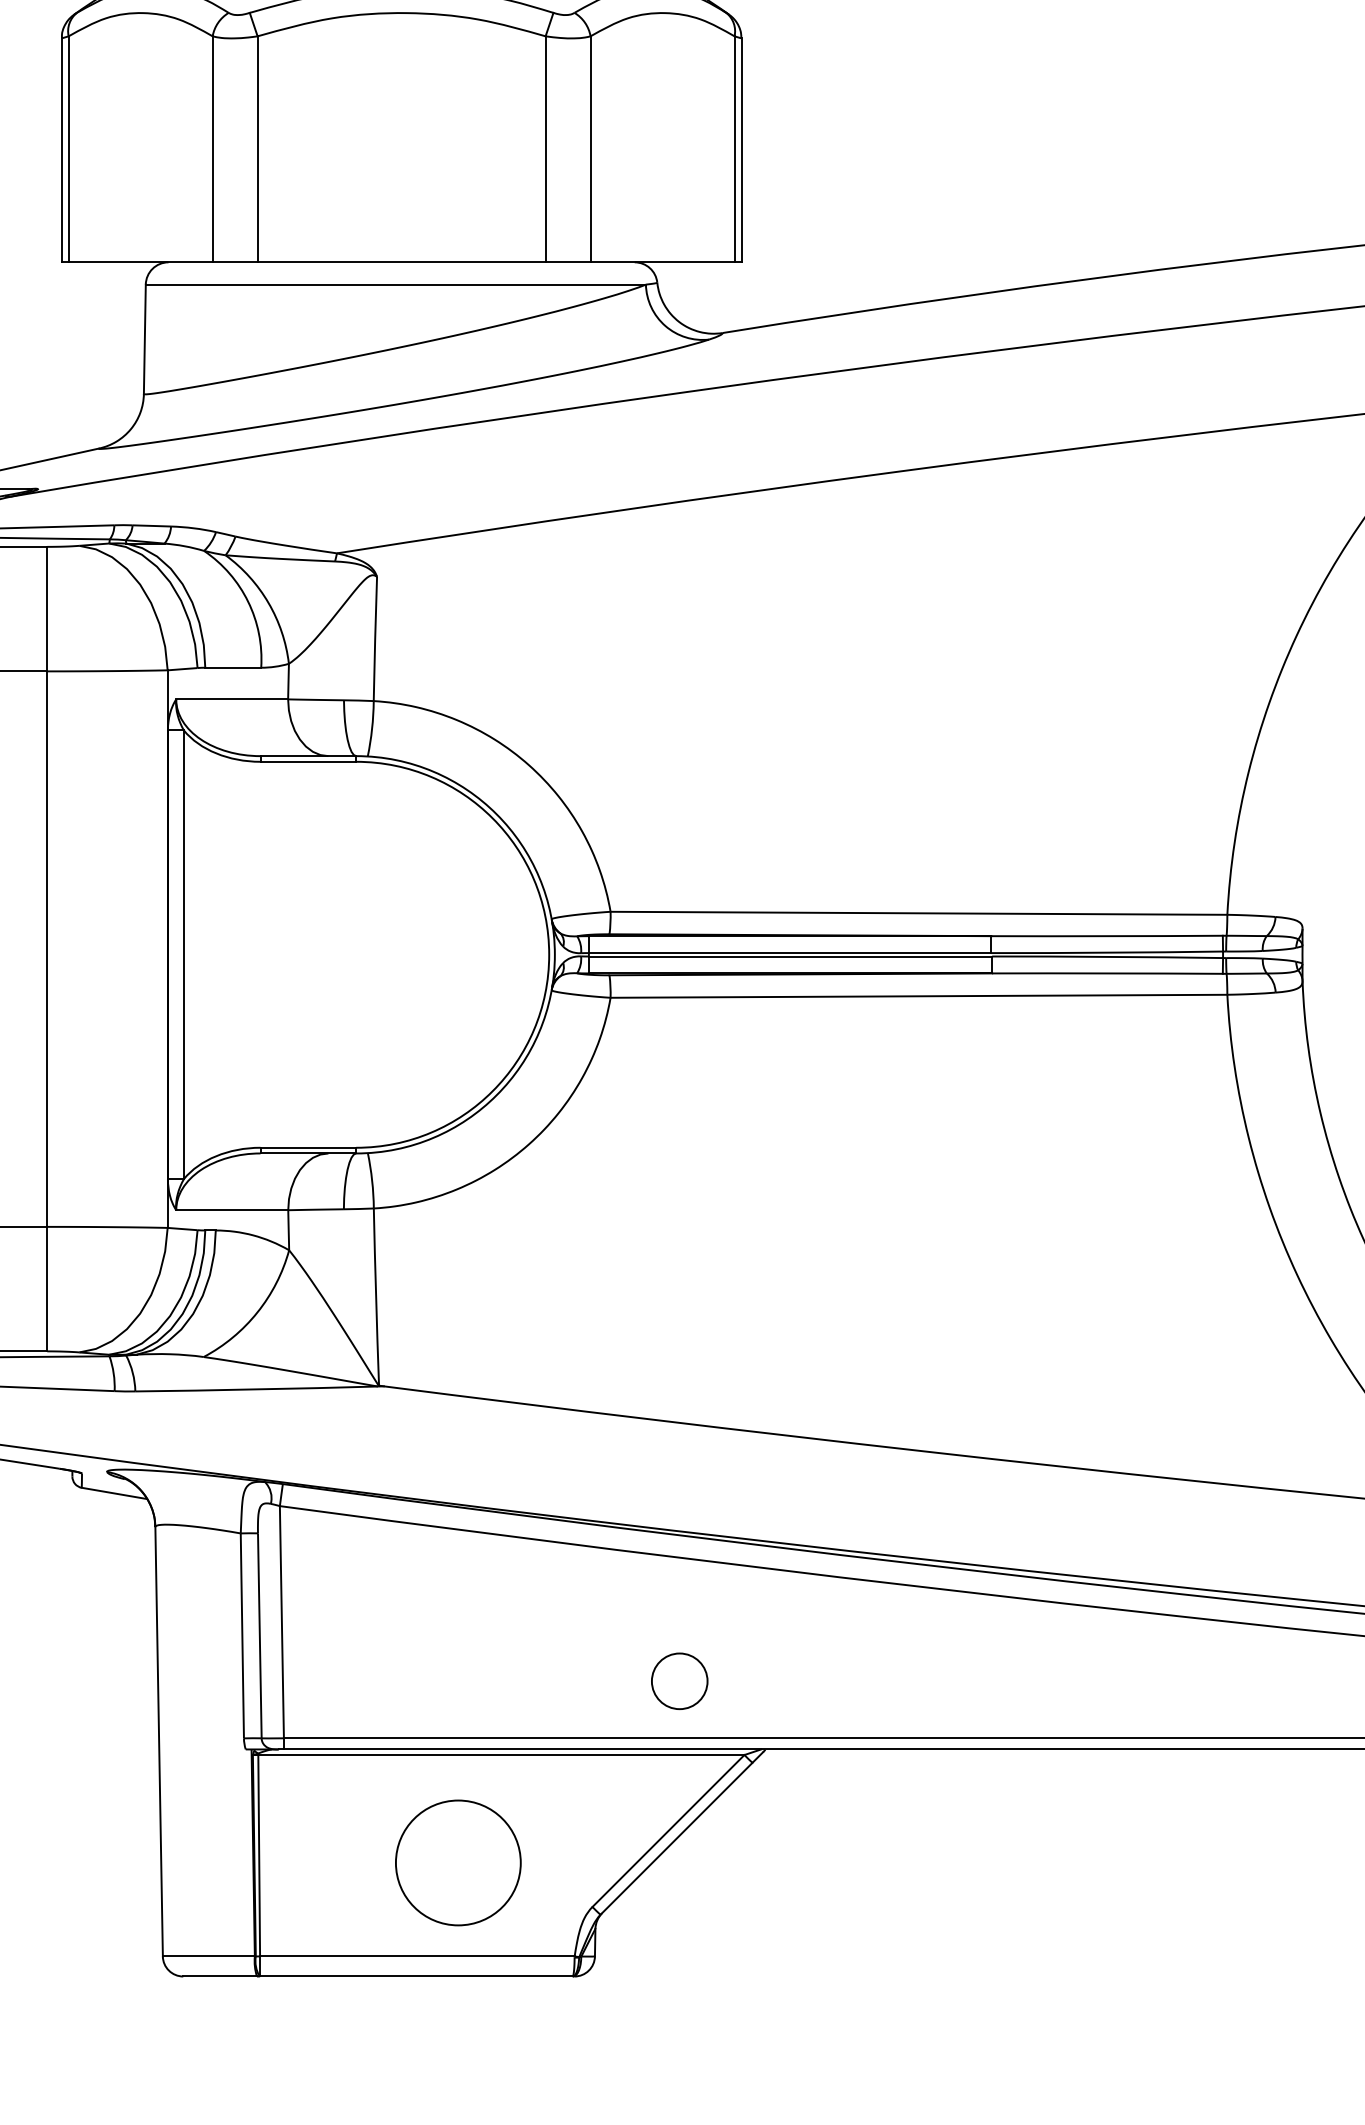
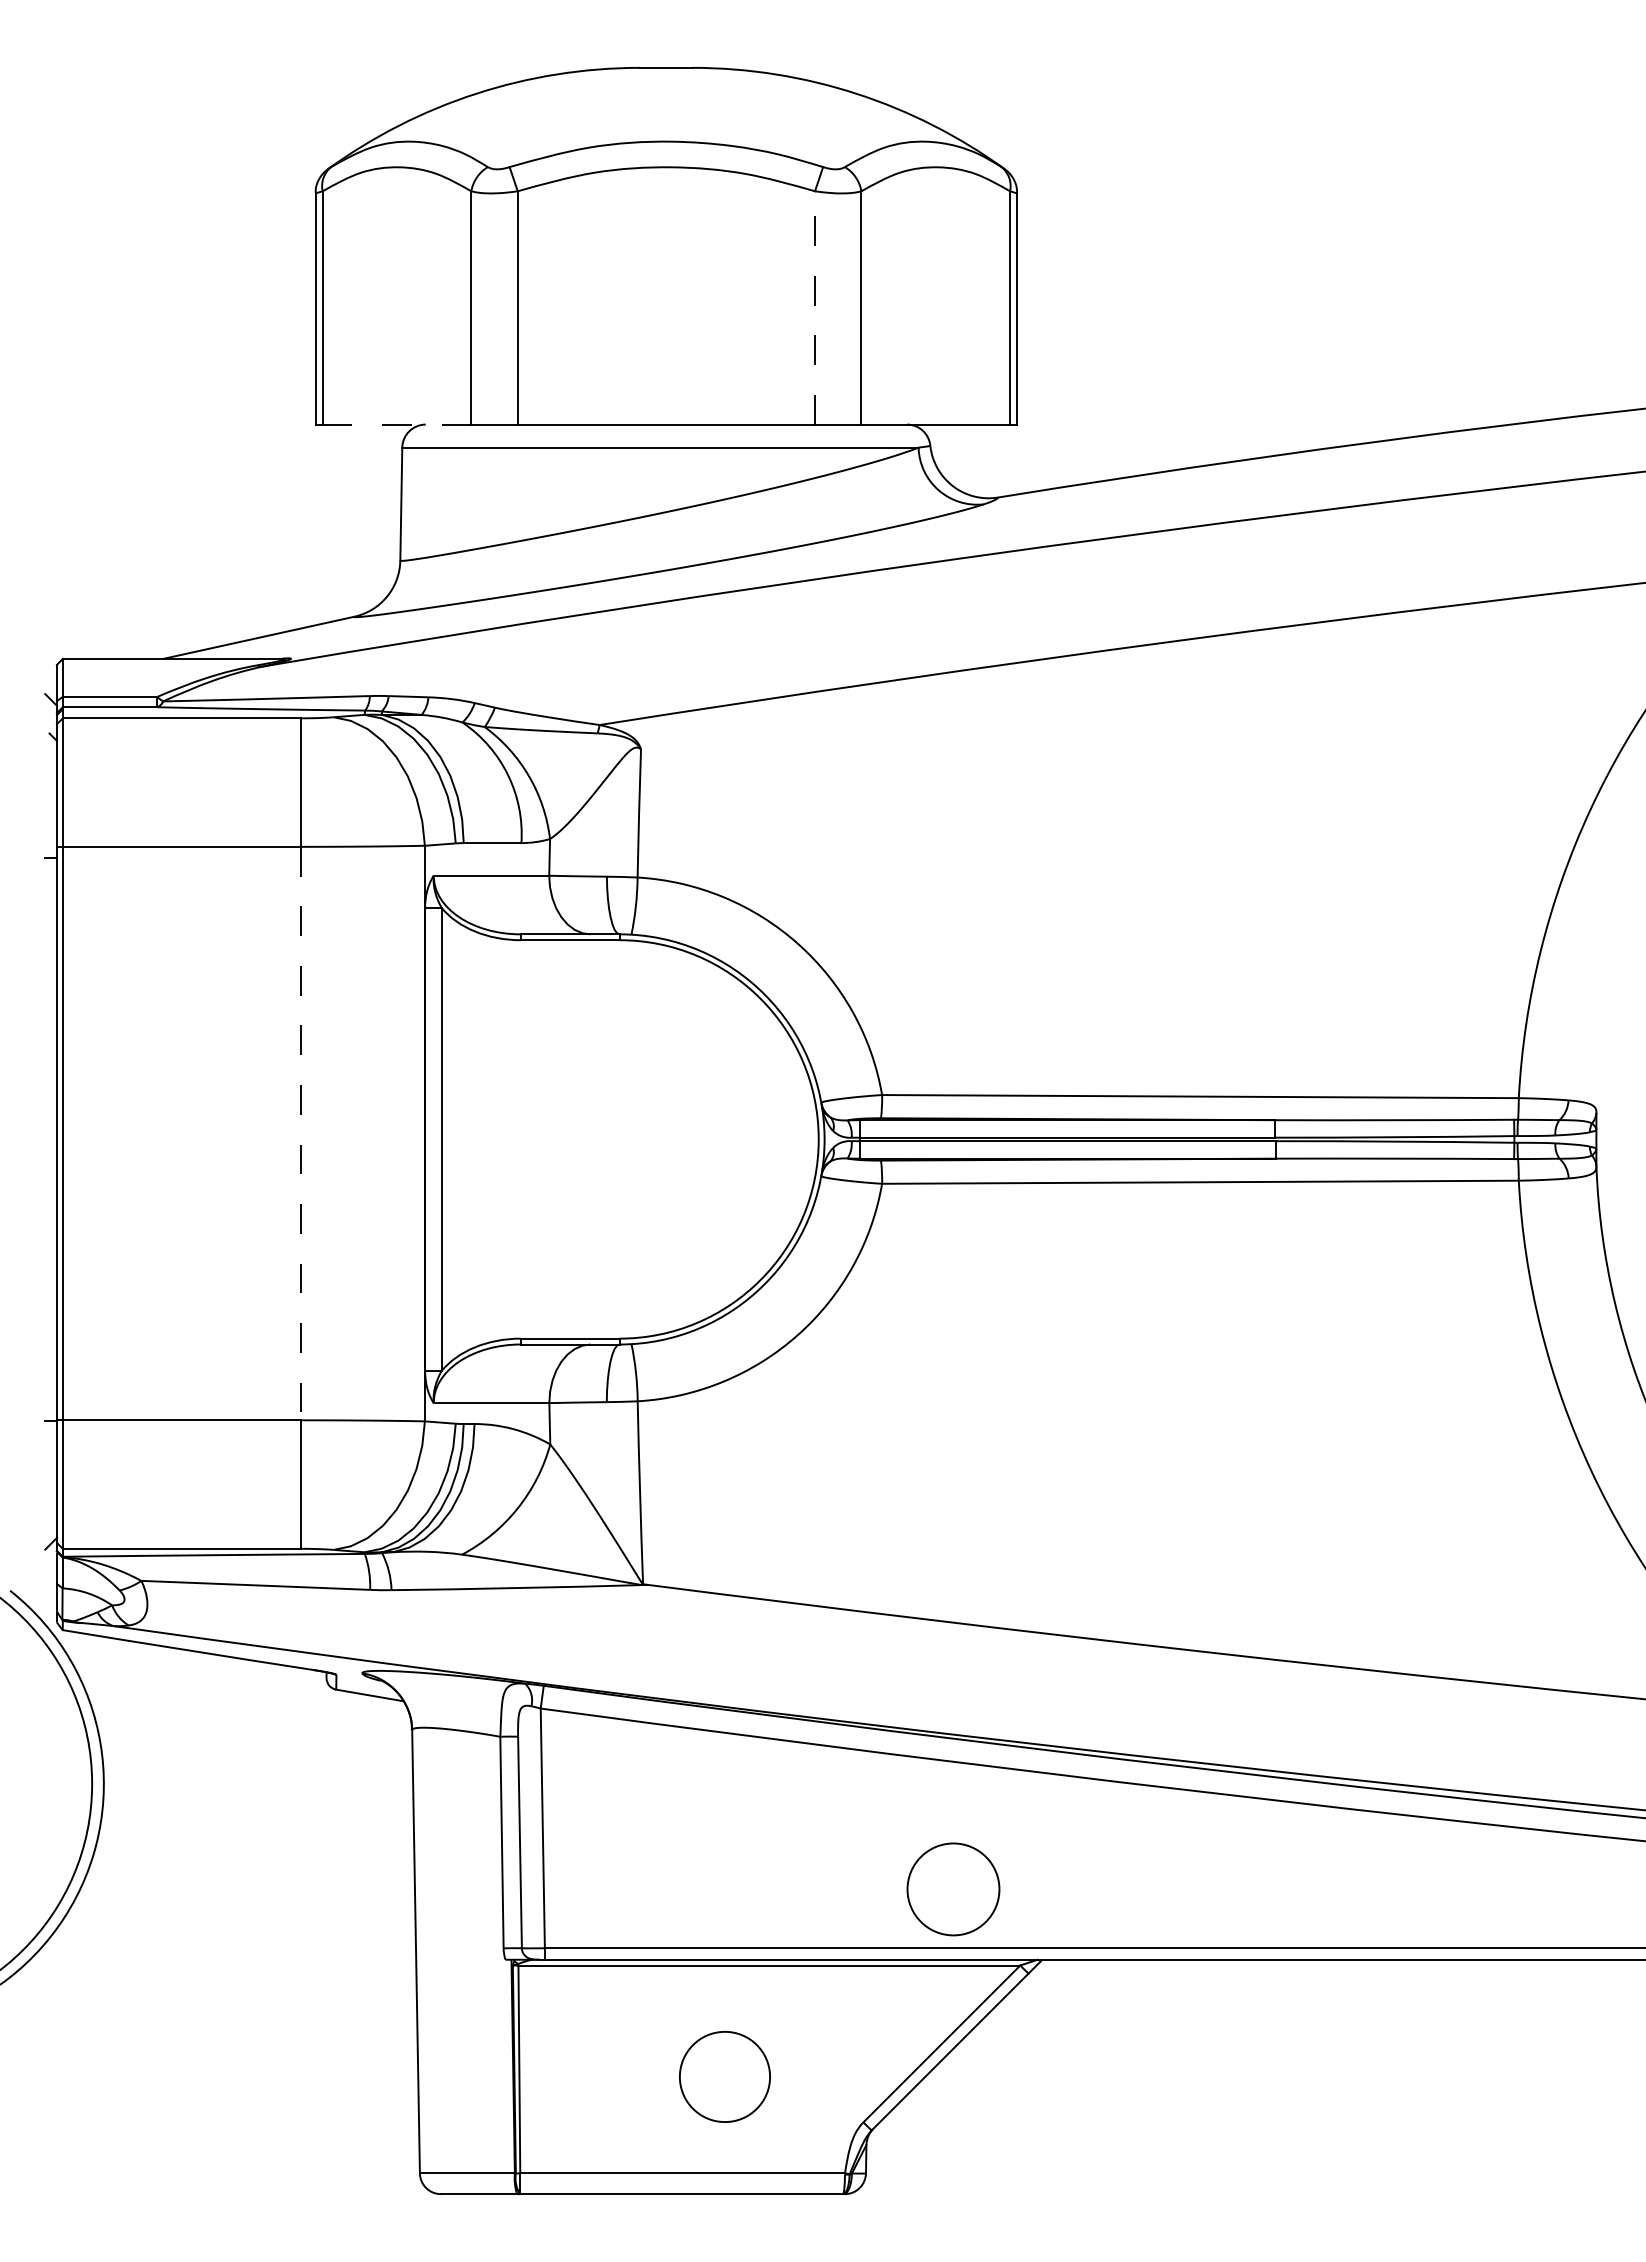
line: (546, 148) -> (815, 307), solid -> dashed
line: (141, 262) -> (397, 424), solid -> dashed
line: (47, 949) -> (300, 1133), solid -> dashed
circle: (679, 1681) -> (953, 1889), size x1.6
circle: (457, 1862) -> (724, 2076), size x0.7

